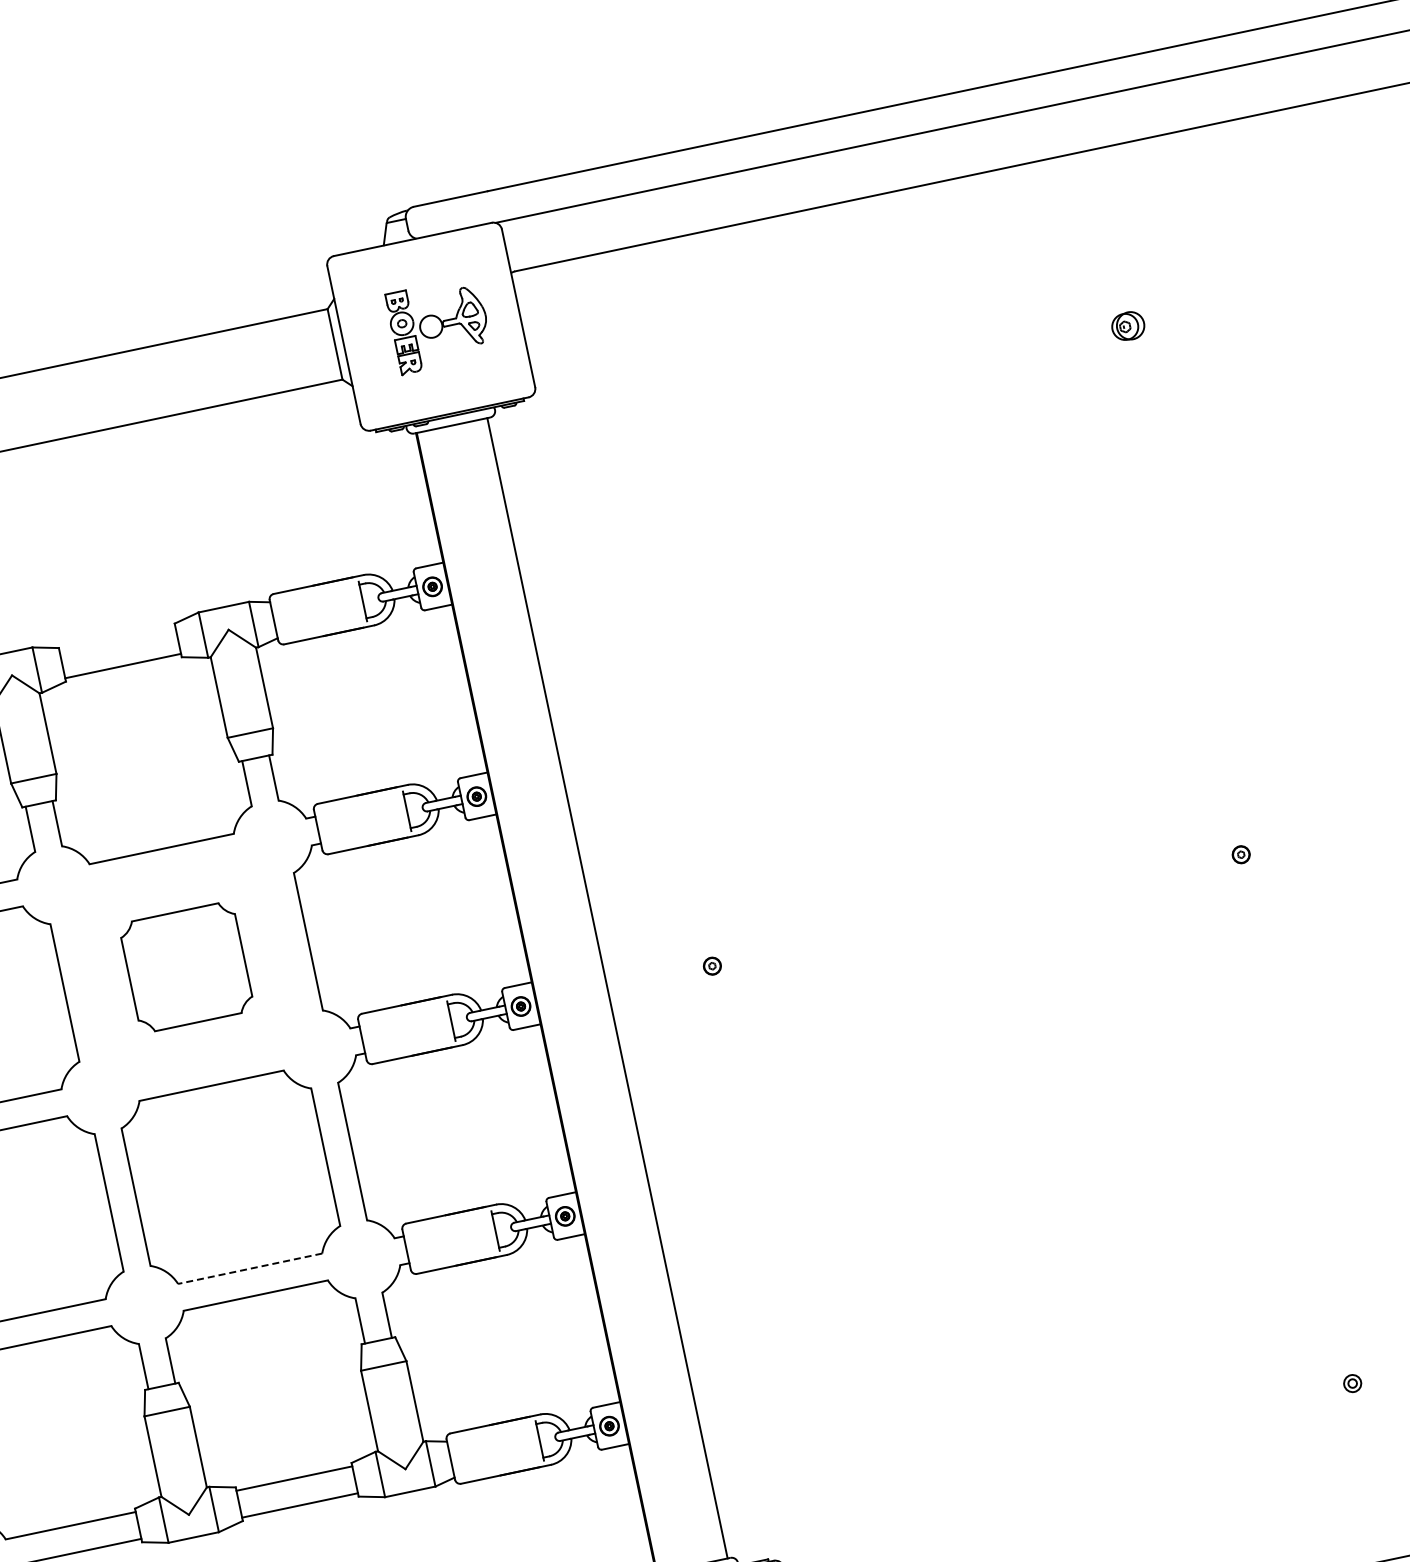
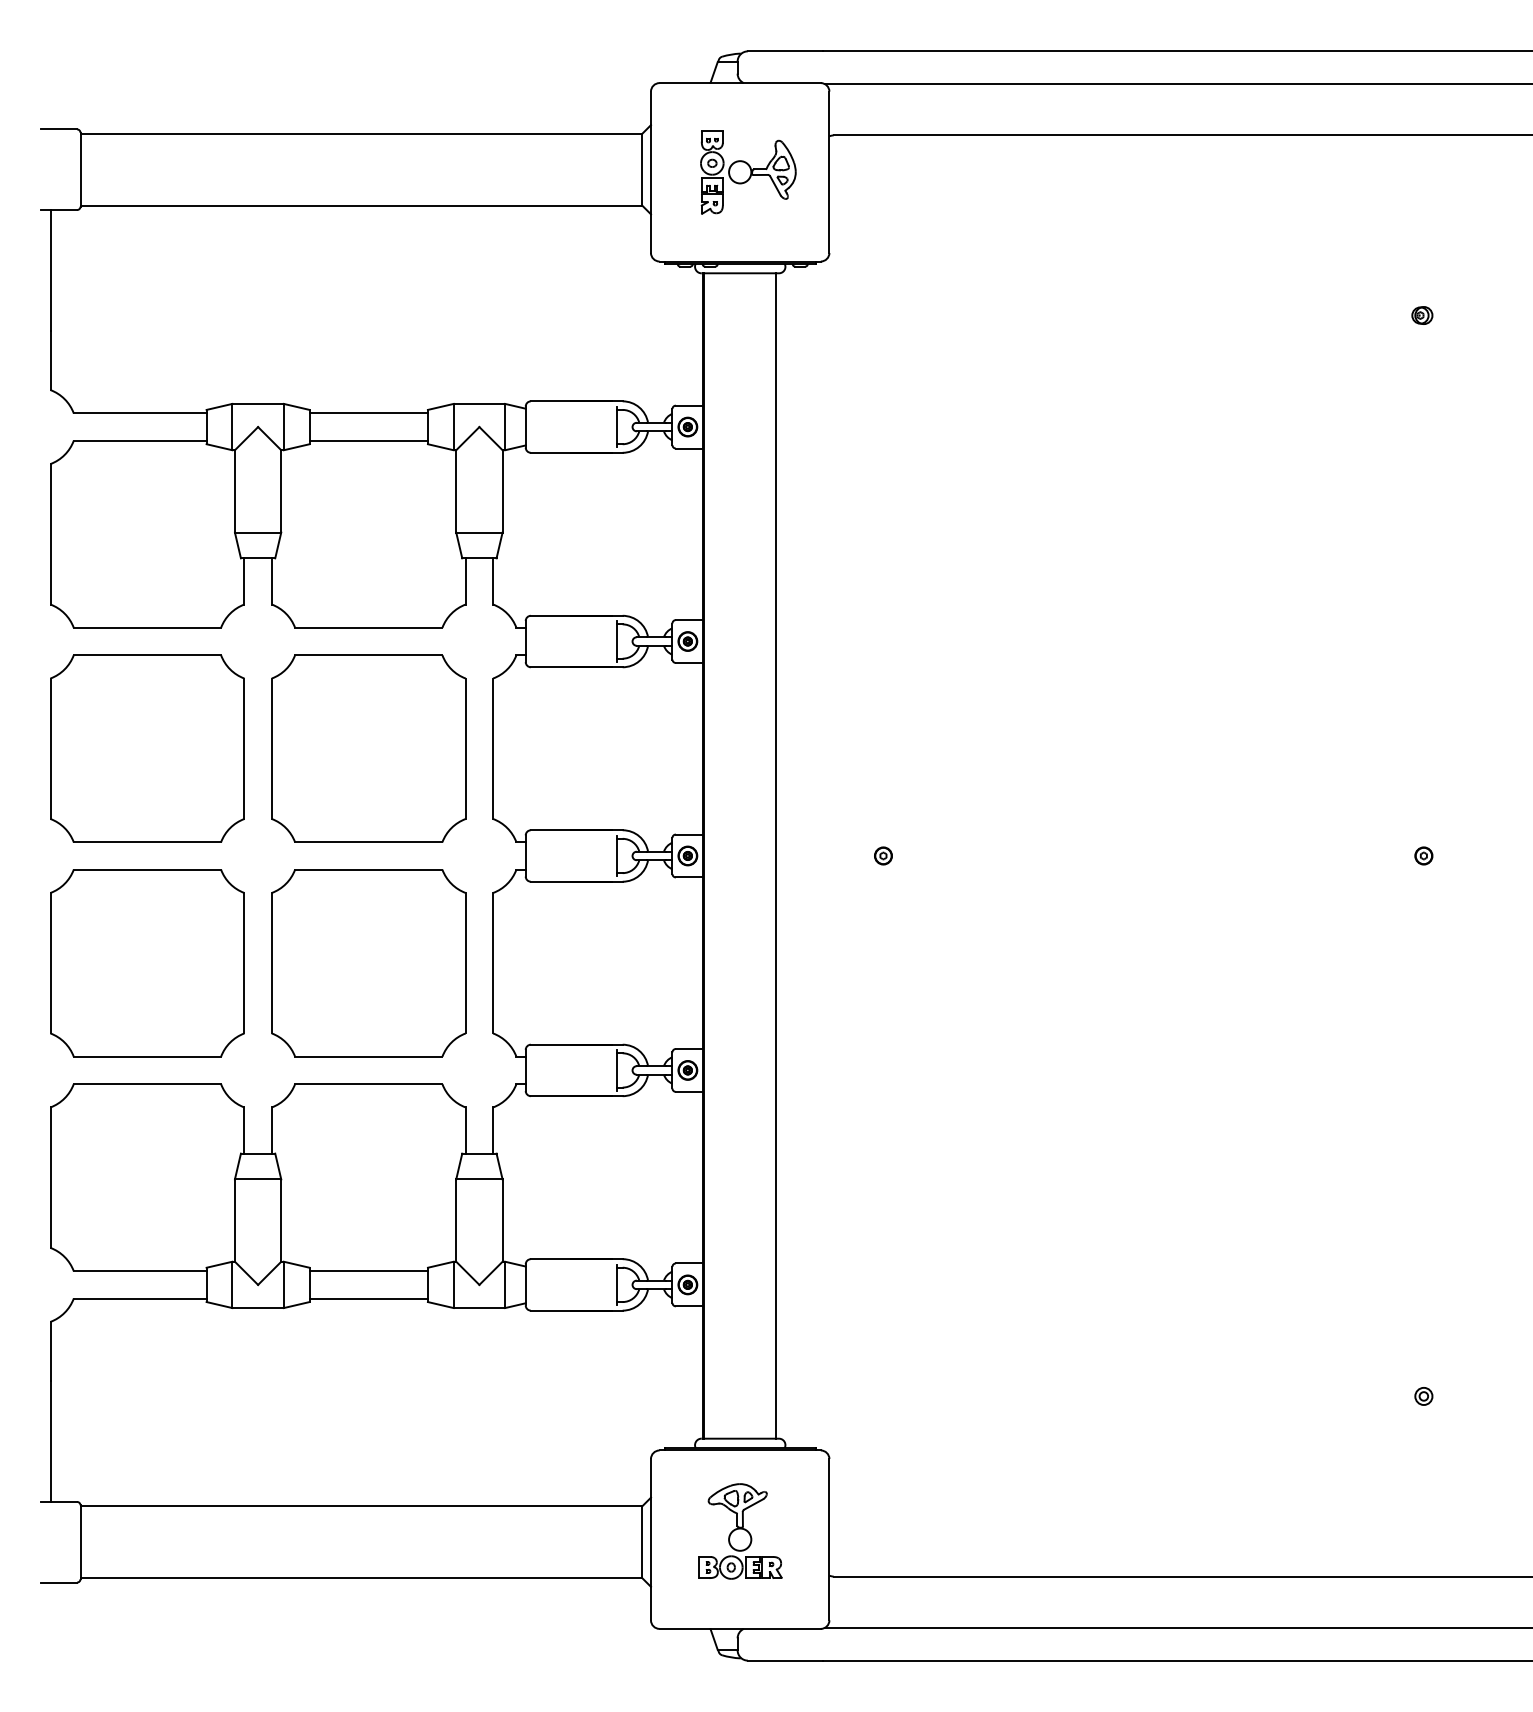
part: (1128, 326) -> (1422, 315), size x0.62
line: (117, 639) -> (368, 413), added
part: (186, 967) -> (368, 748), size x1.67
line: (249, 1268) -> (368, 1056), dashed -> solid

